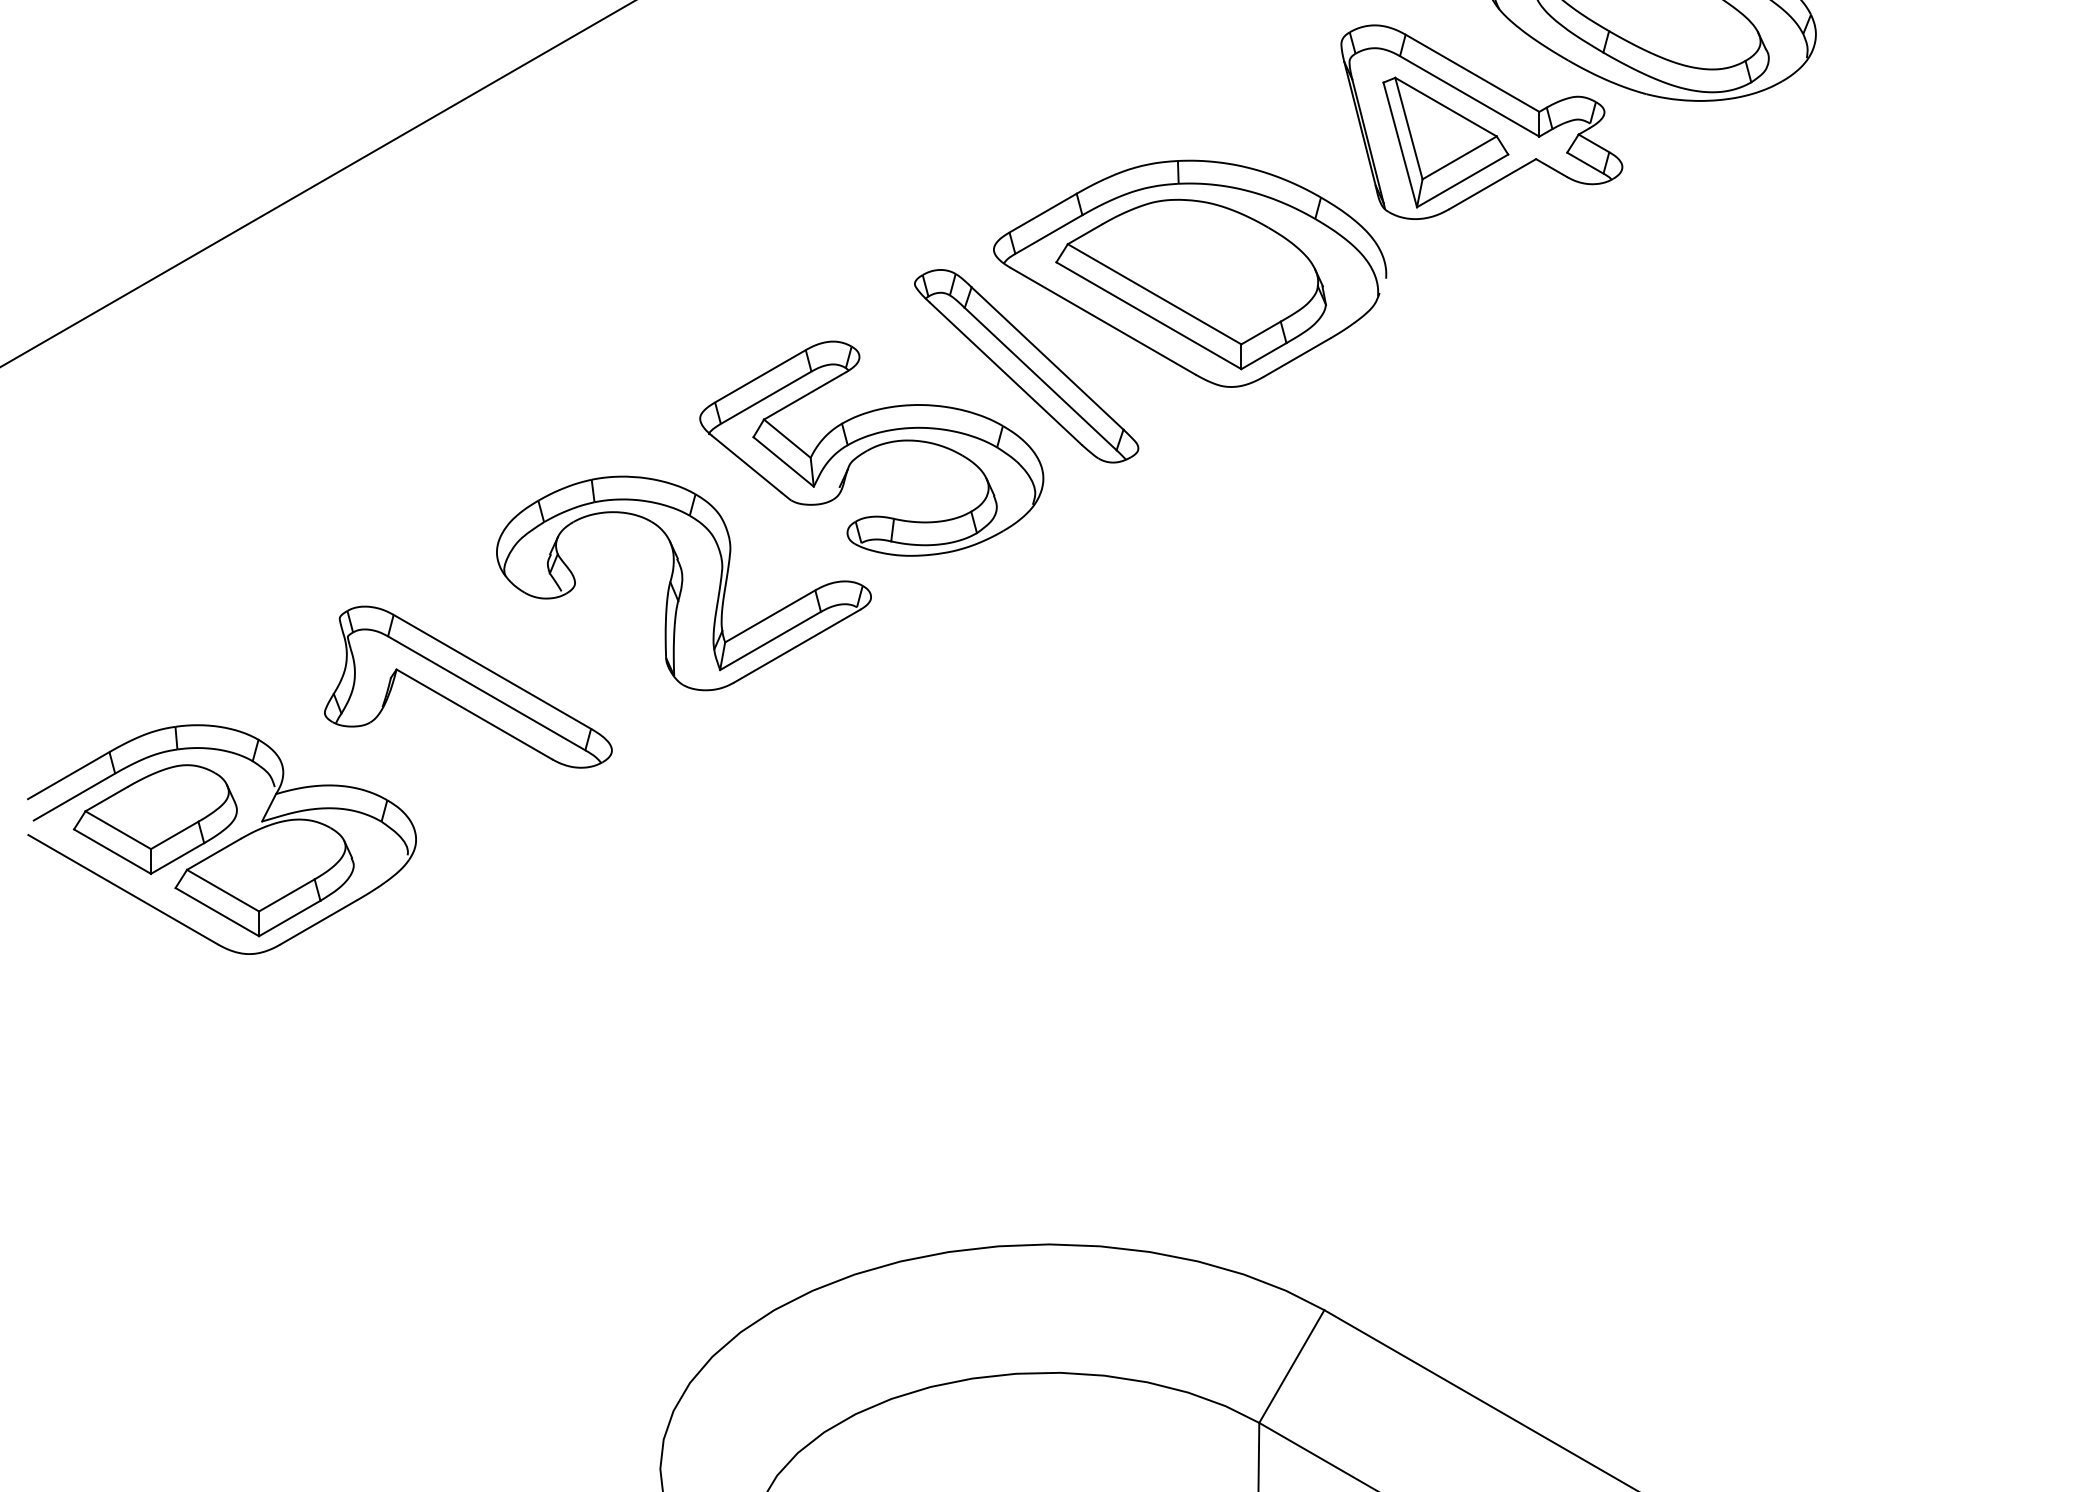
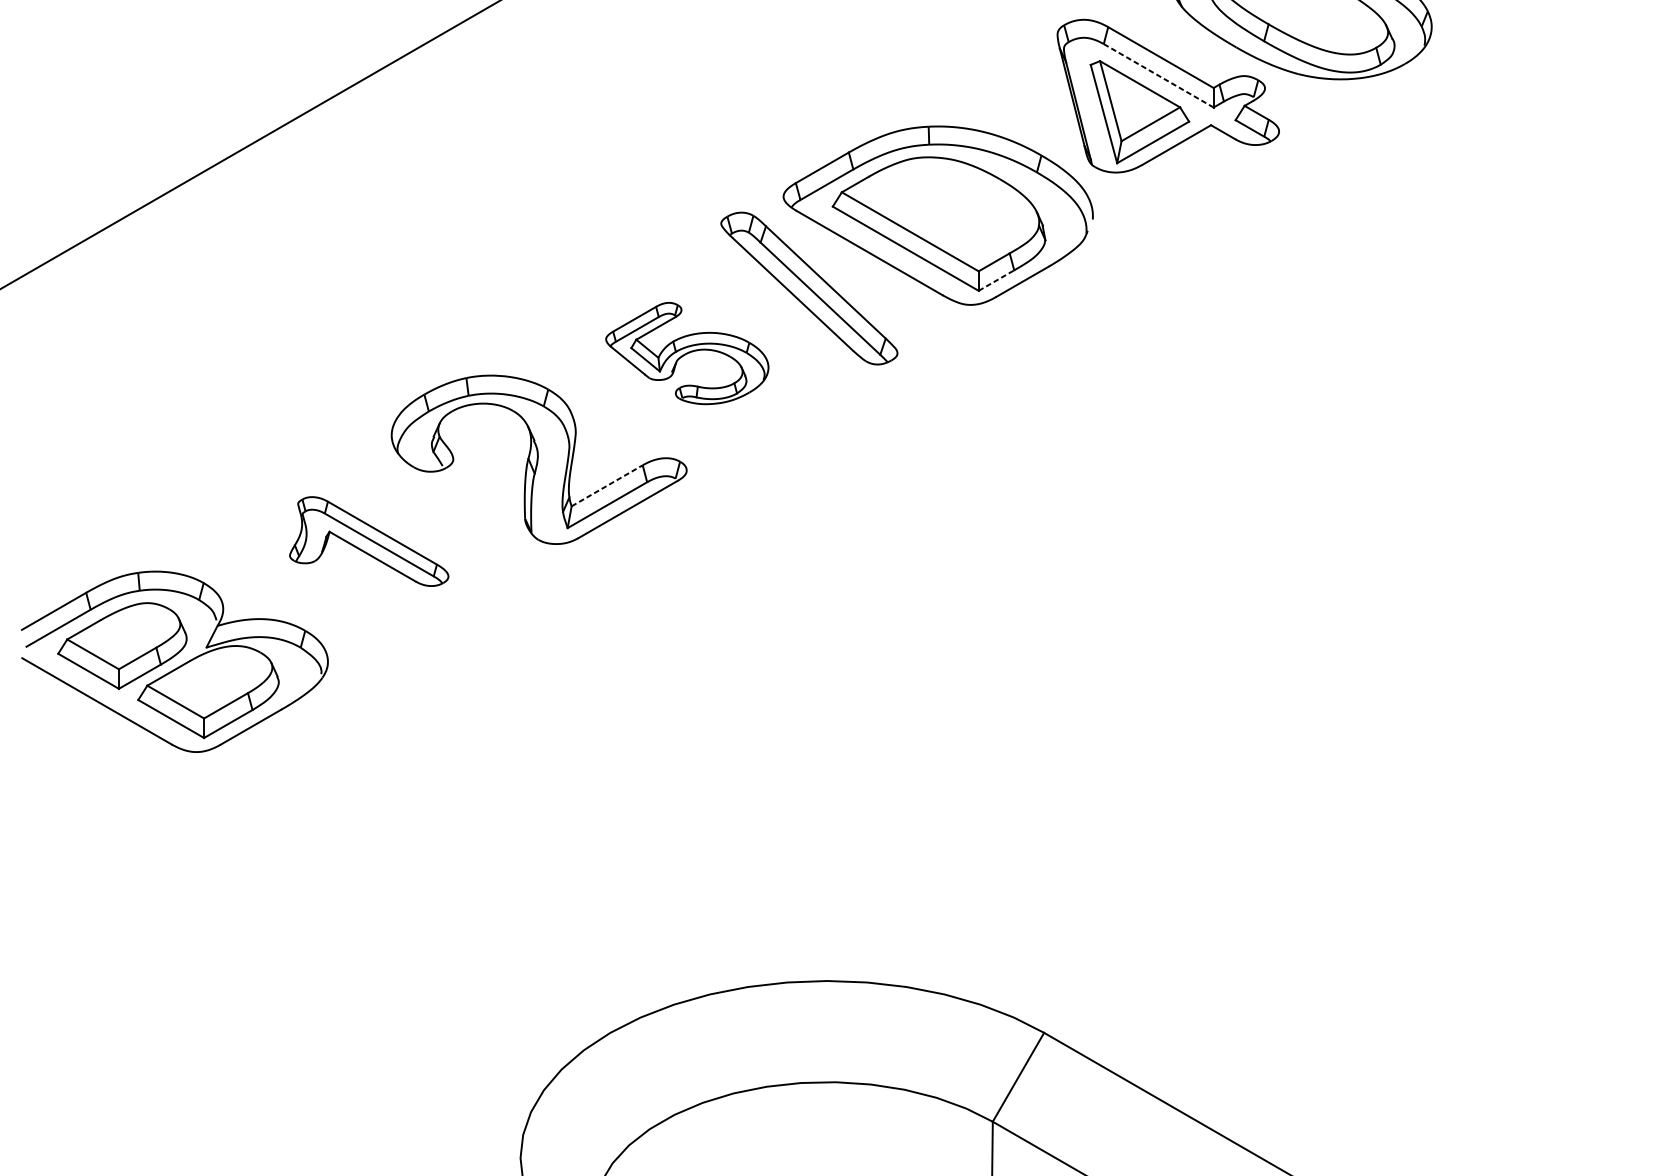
line: (1470, 96) -> (1159, 75), solid -> dashed
line: (1264, 355) -> (996, 280), solid -> dashed
part: (871, 448) -> (687, 353), size x0.6
line: (770, 616) -> (607, 485), solid -> dashed
part: (468, 686) -> (369, 541), size x0.7

